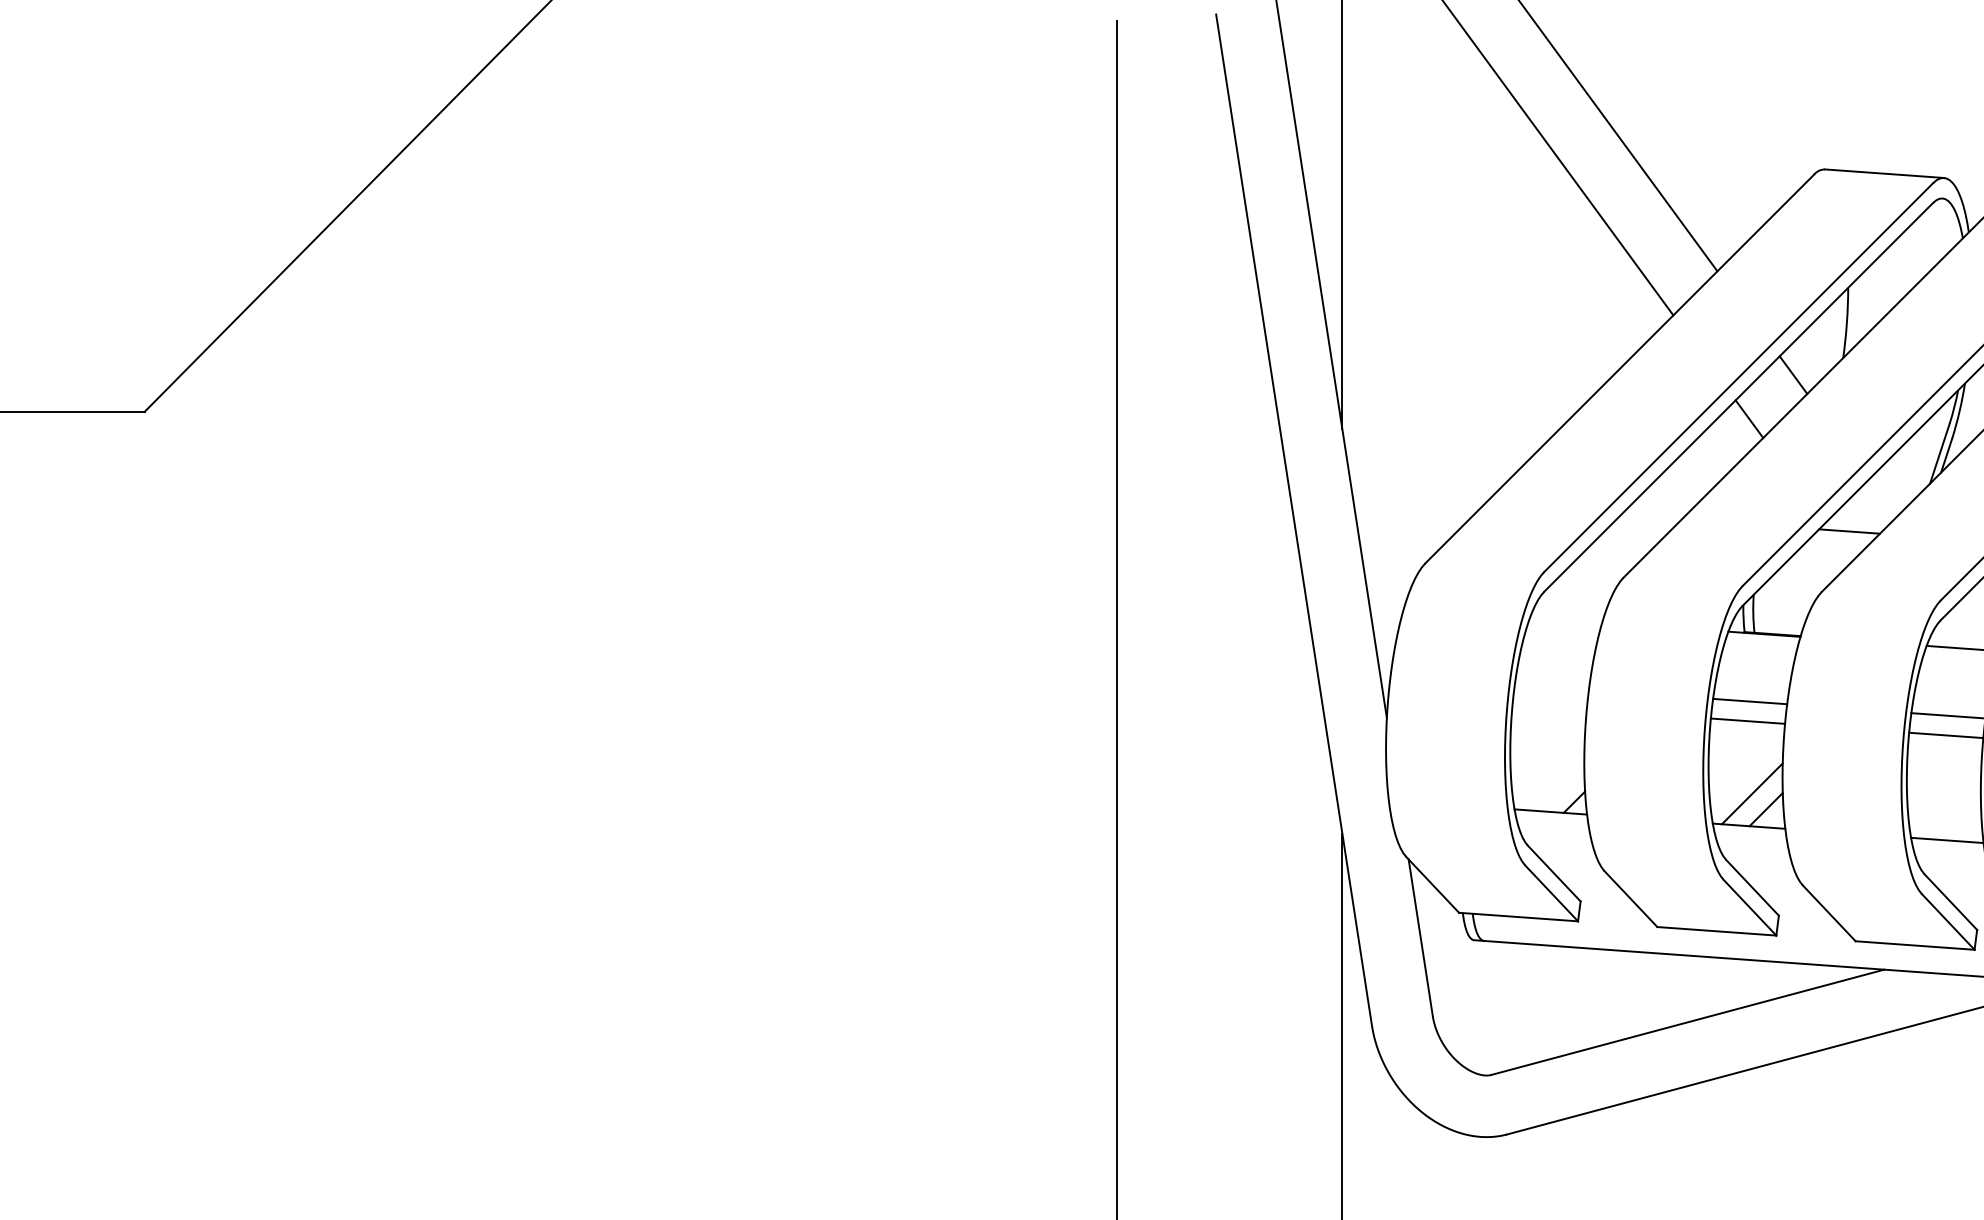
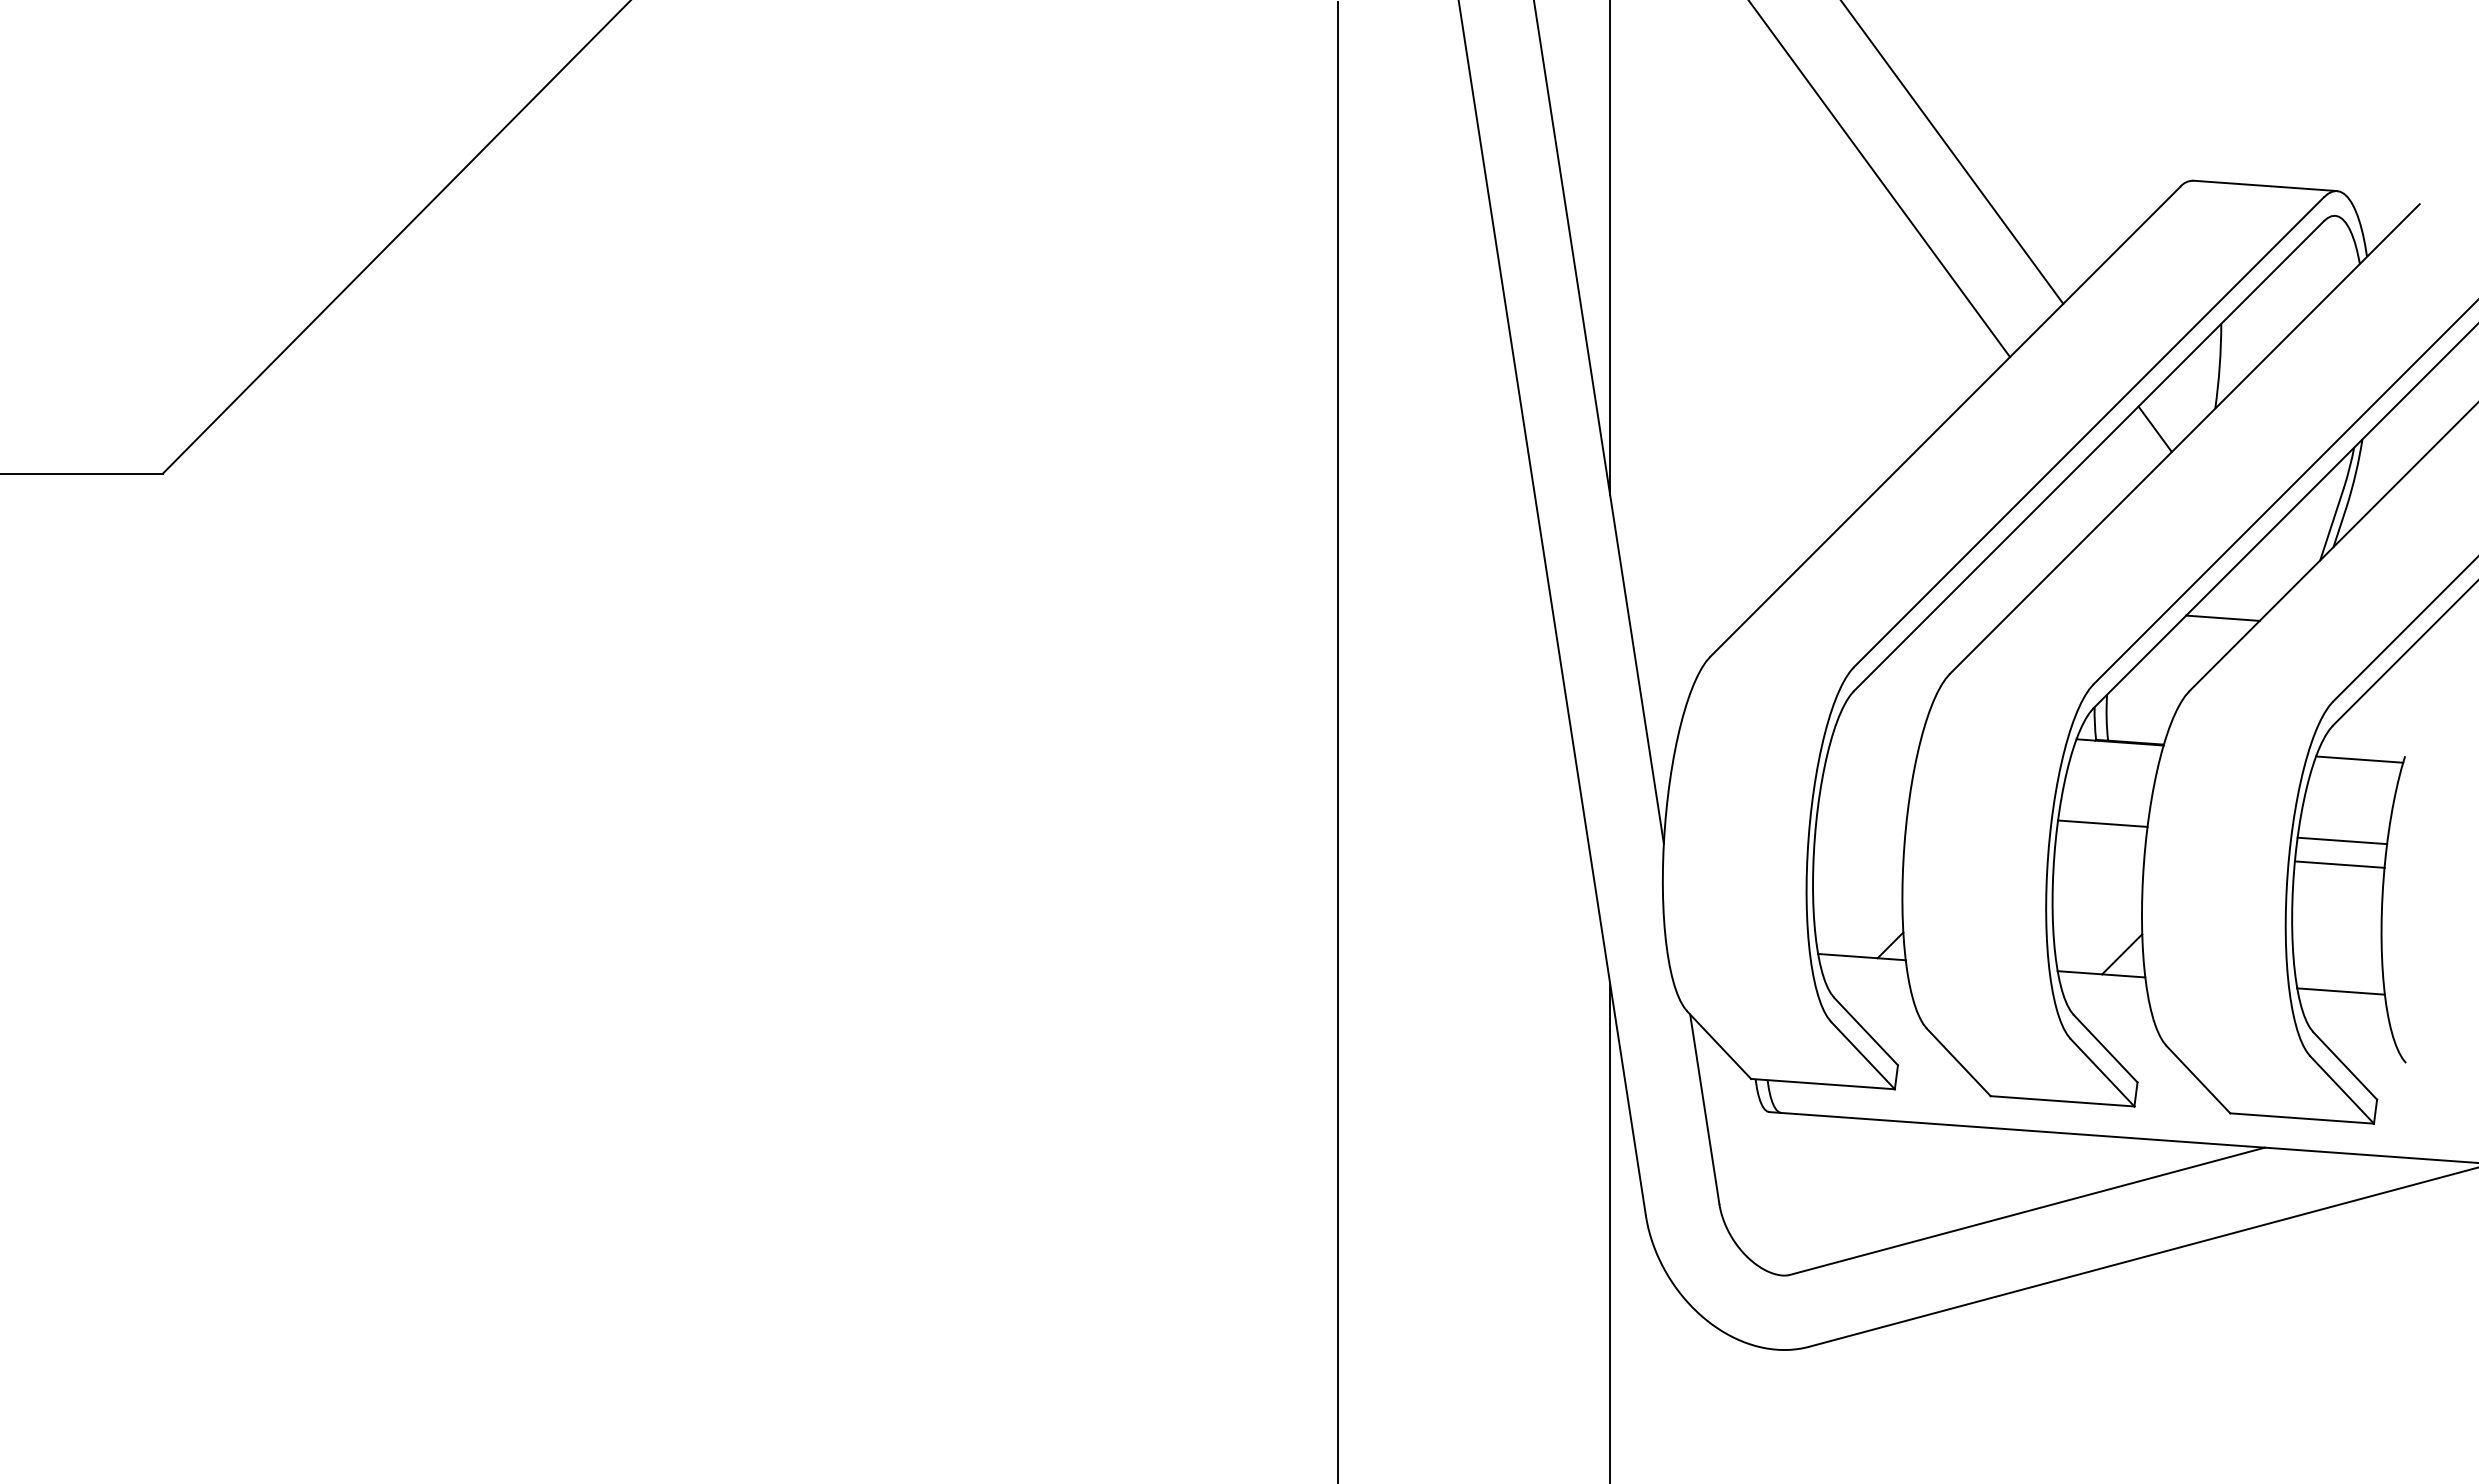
line: (1749, 419) -> (2101, 482), removed
line: (1747, 721) -> (2099, 847), removed
line: (1752, 793) -> (2105, 934), removed

